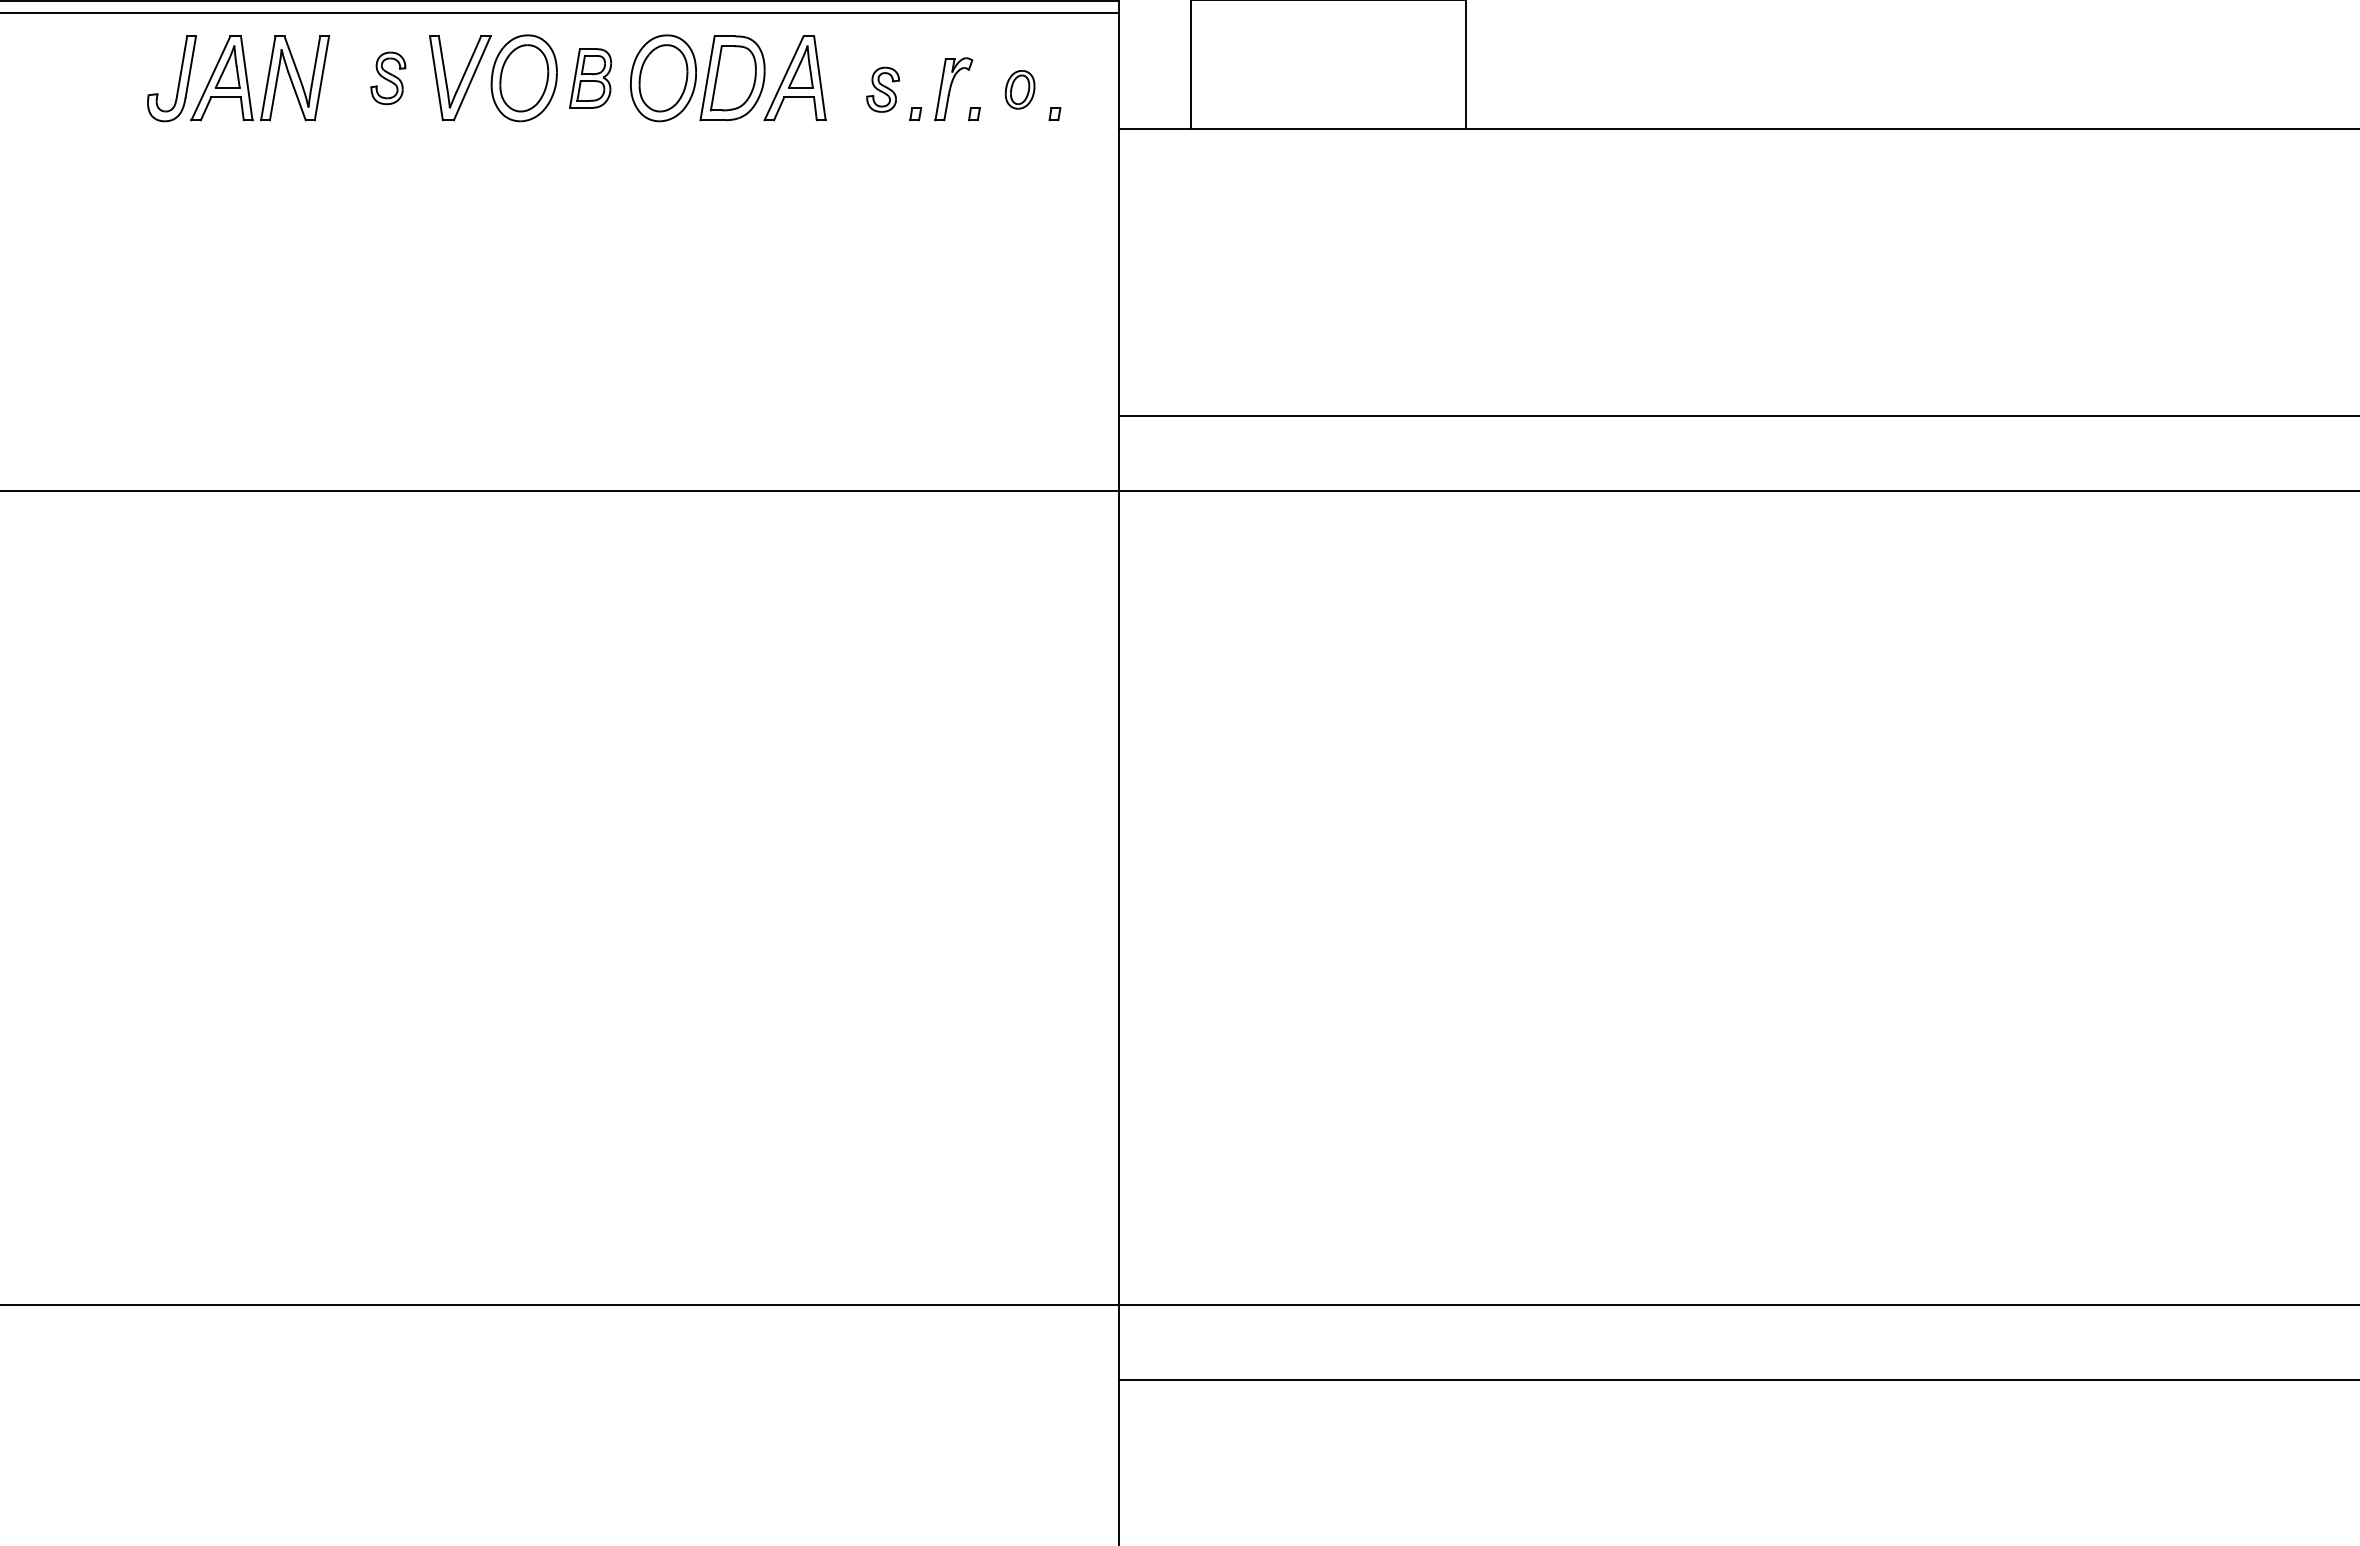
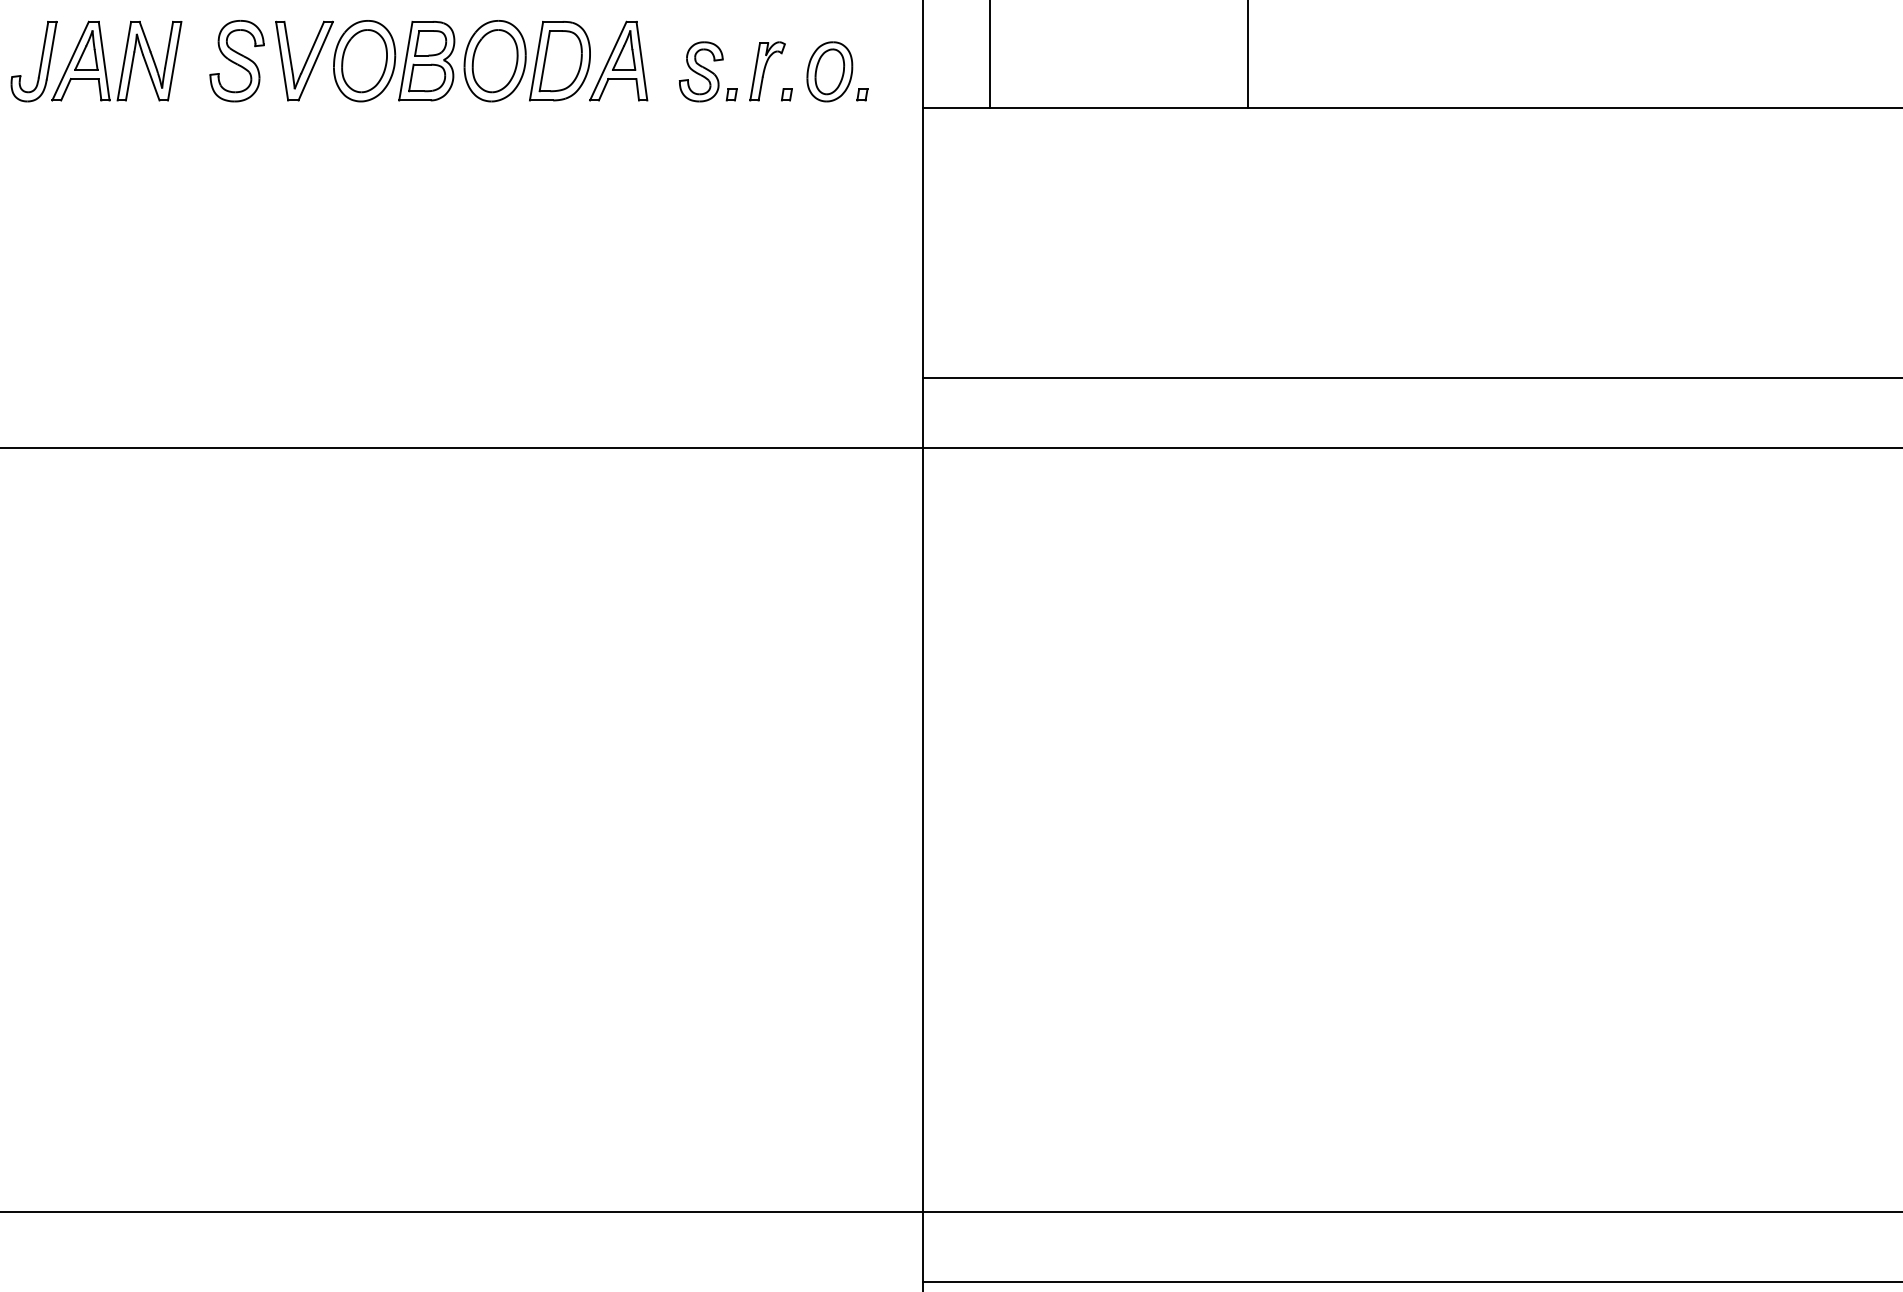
part: (388, 78) -> (237, 61), size x1.67
part: (590, 78) -> (426, 61), size x1.43
part: (882, 89) -> (700, 71), size x1.43
part: (1019, 89) -> (829, 71), size x1.67

